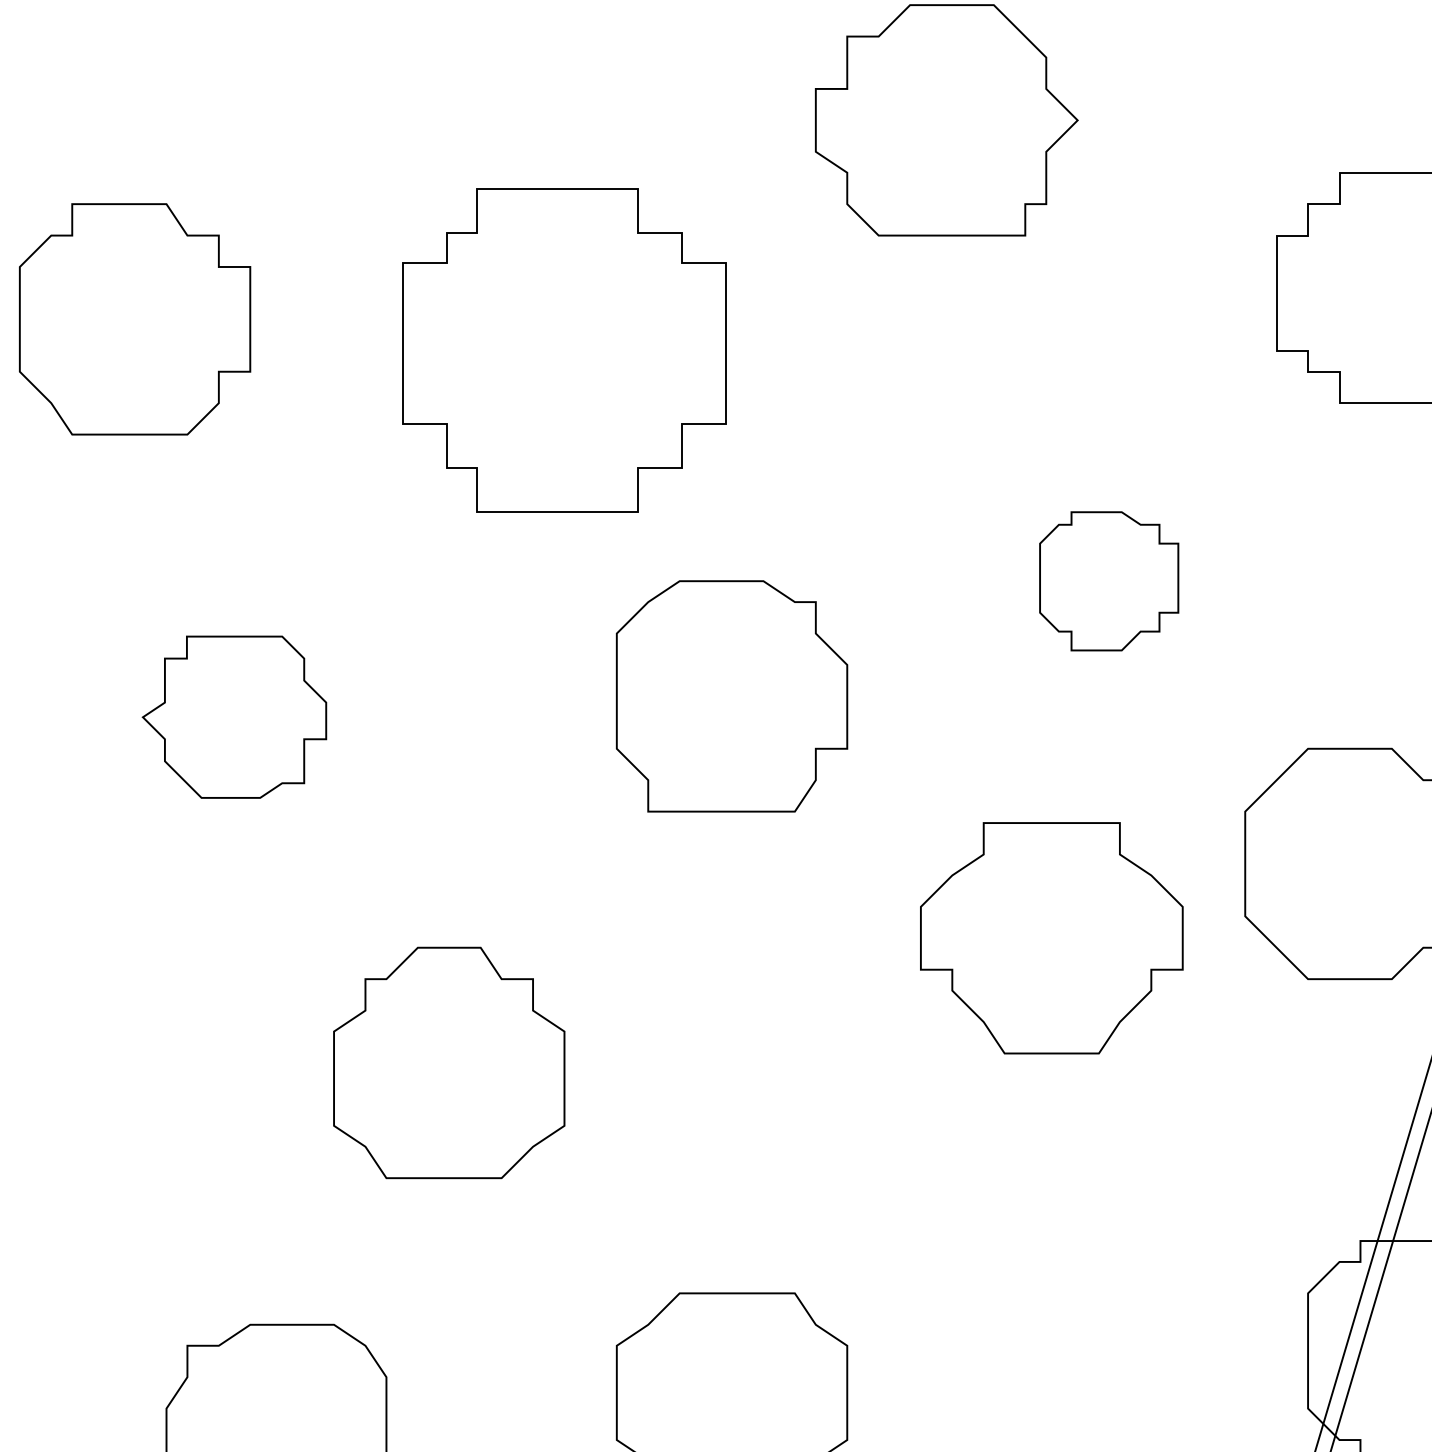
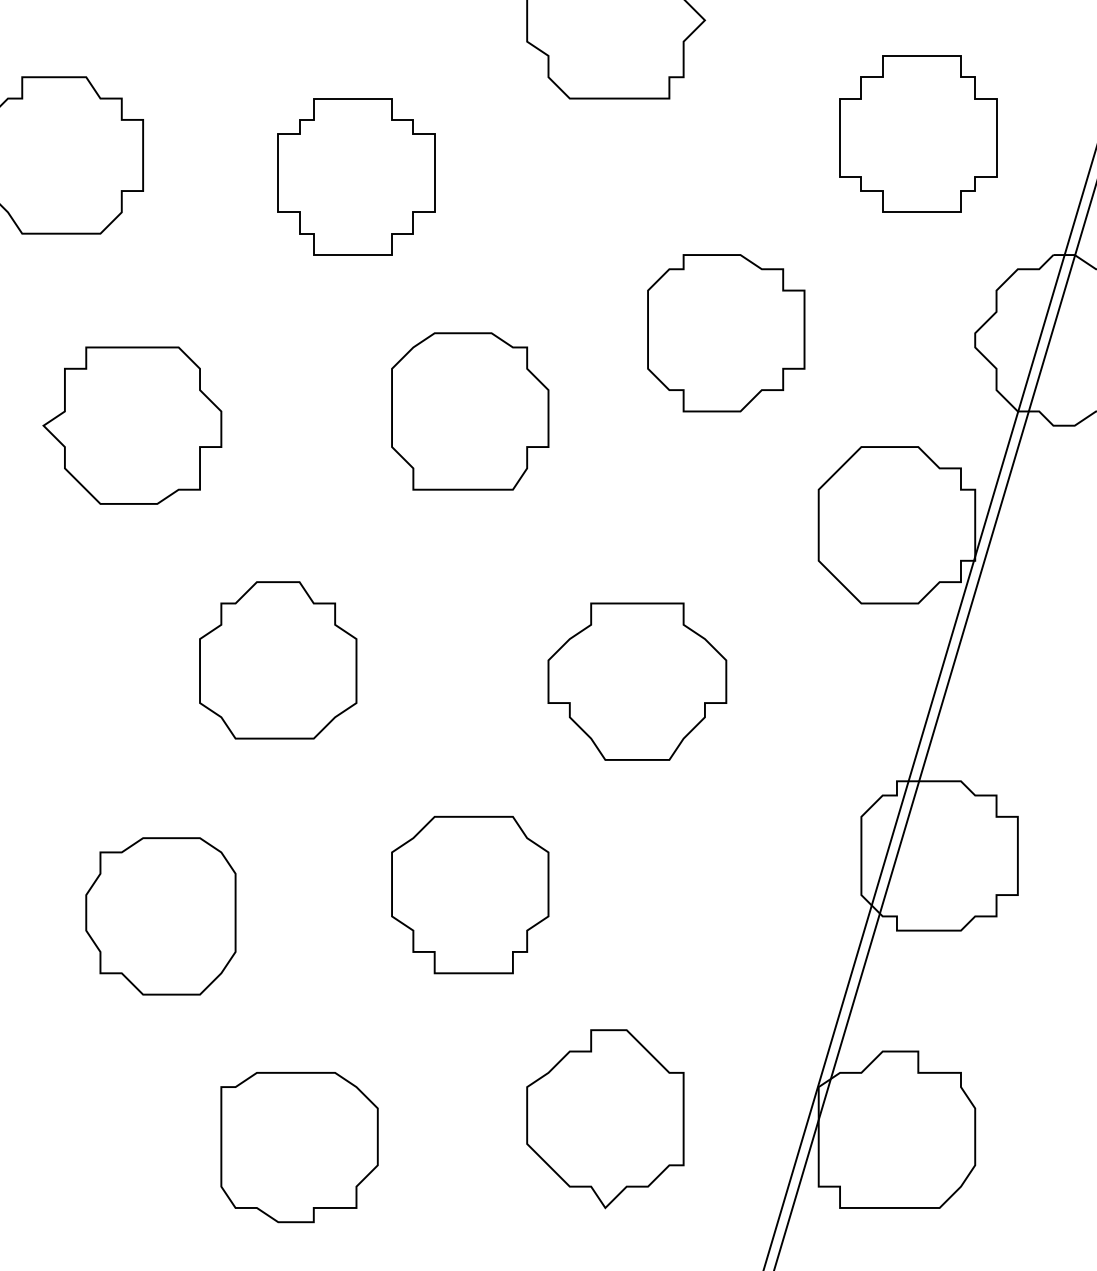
part: (564, 350) -> (356, 176), size x0.71
part: (1109, 581) -> (726, 333), size x1.67
part: (234, 717) -> (132, 425), size x1.43
part: (1051, 937) -> (637, 681), moved

